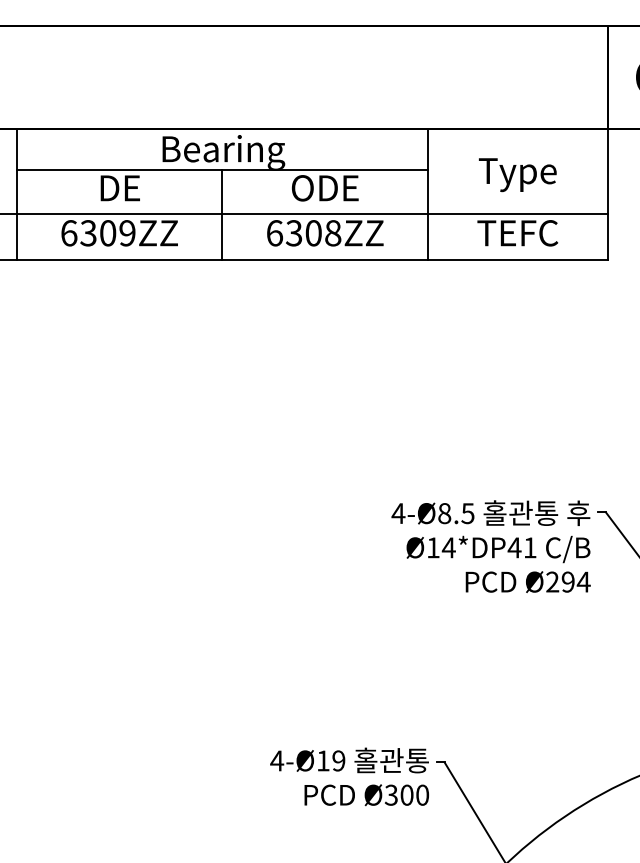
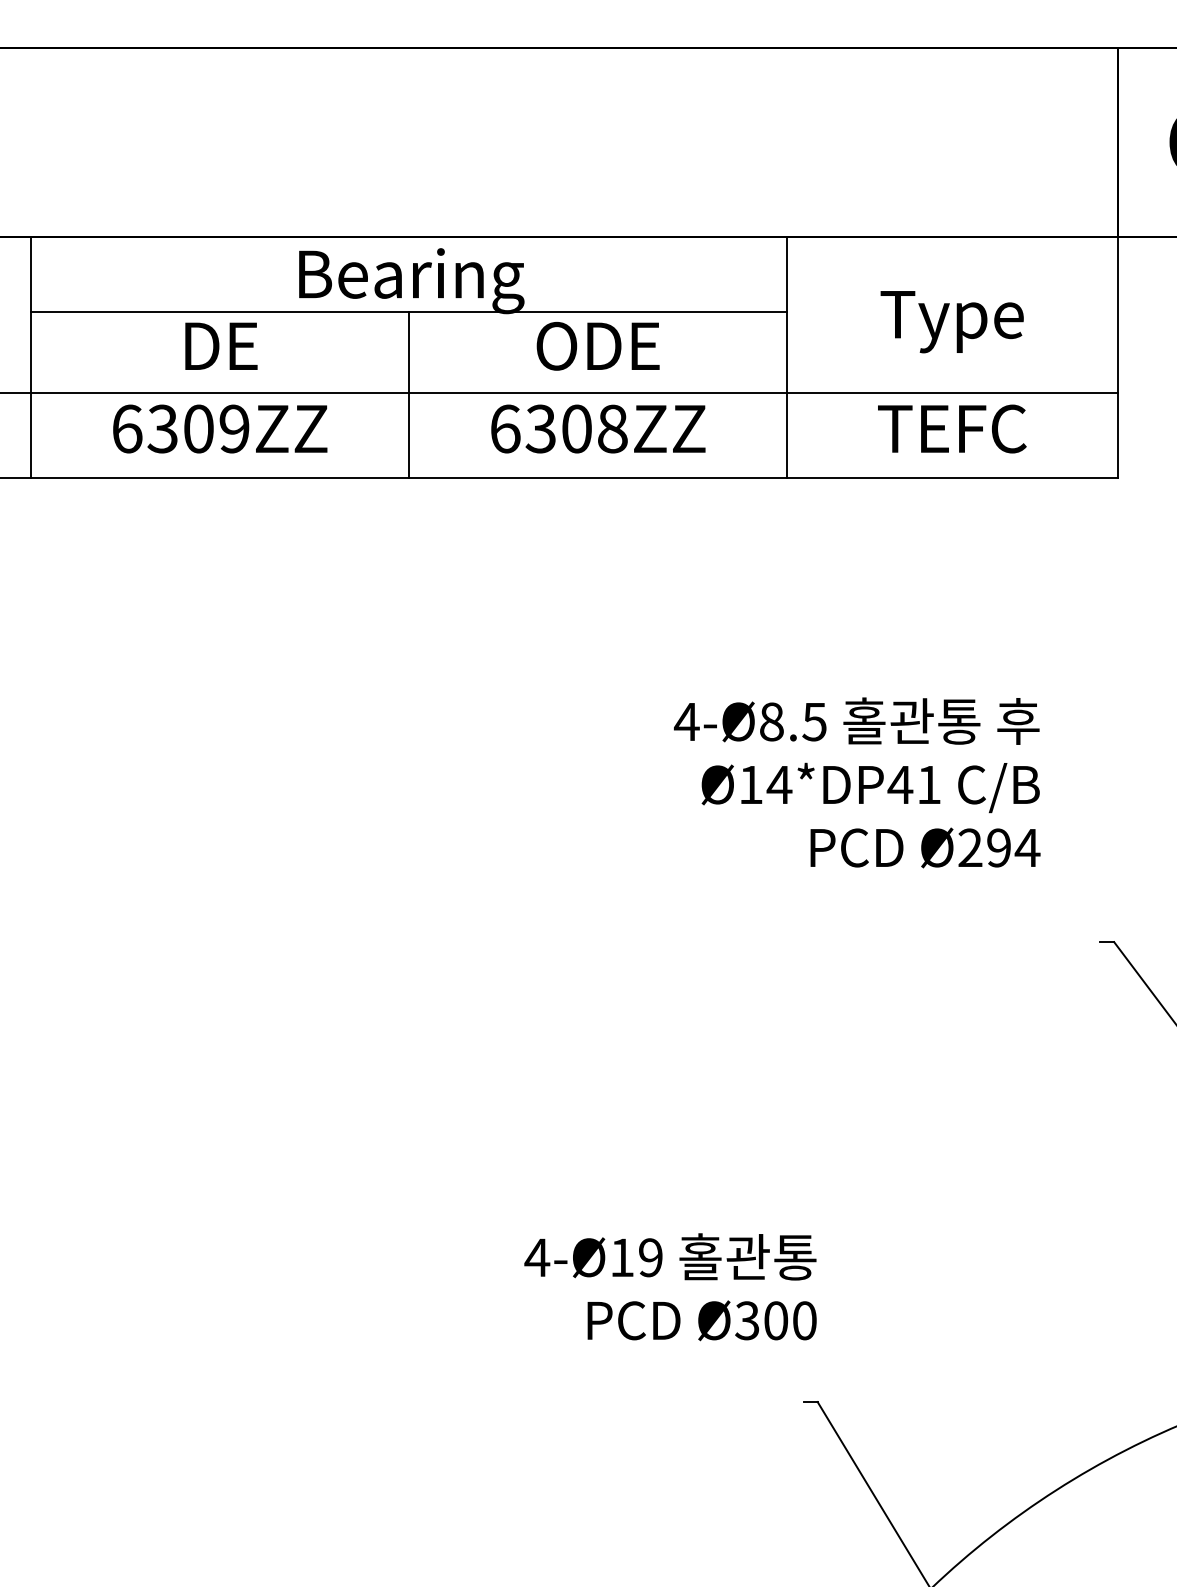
text: (490, 546) -> (856, 782), moved
text: (349, 776) -> (670, 1286), moved

